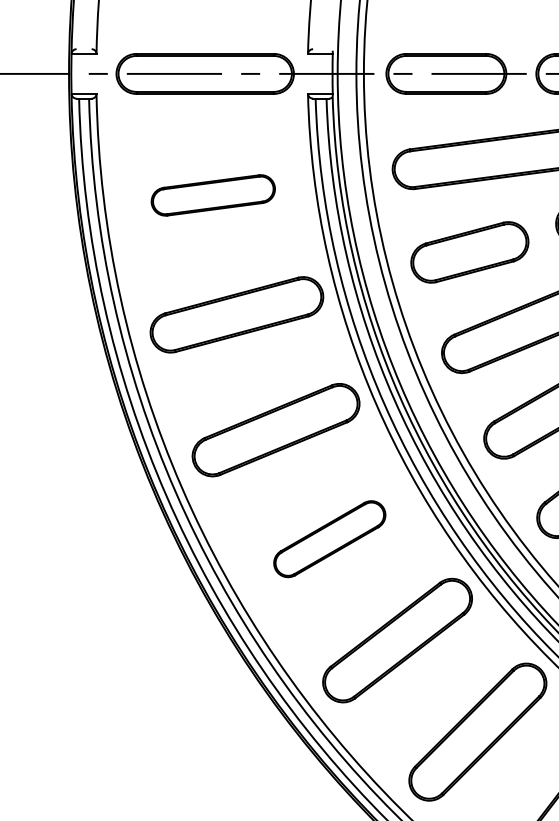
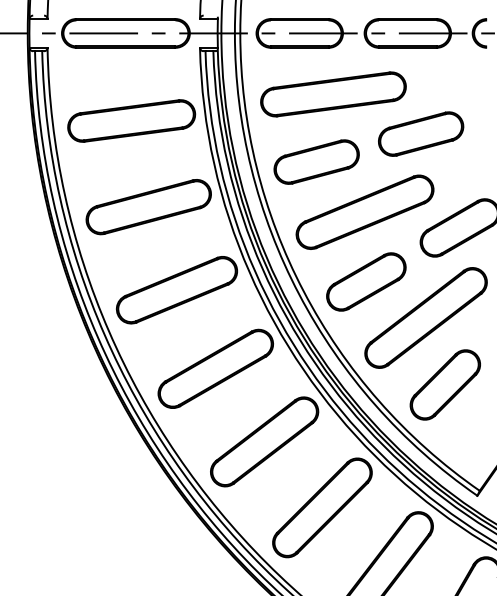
part: (212, 194) -> (131, 120), size x1.43
part: (329, 538) -> (215, 368), size x1.43

